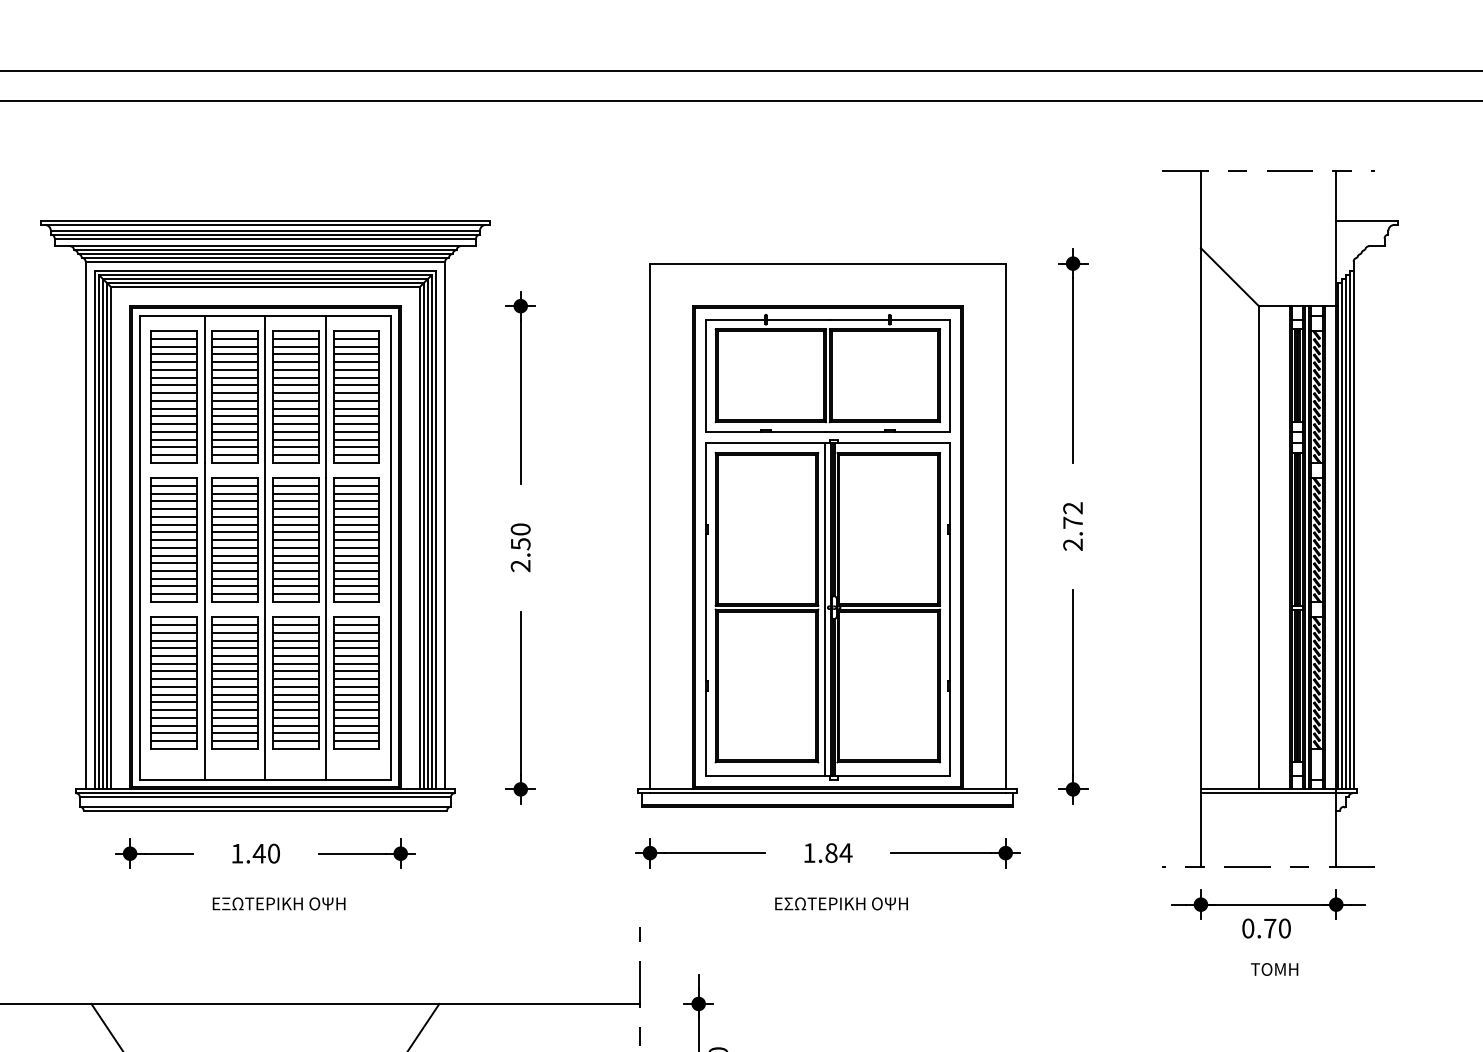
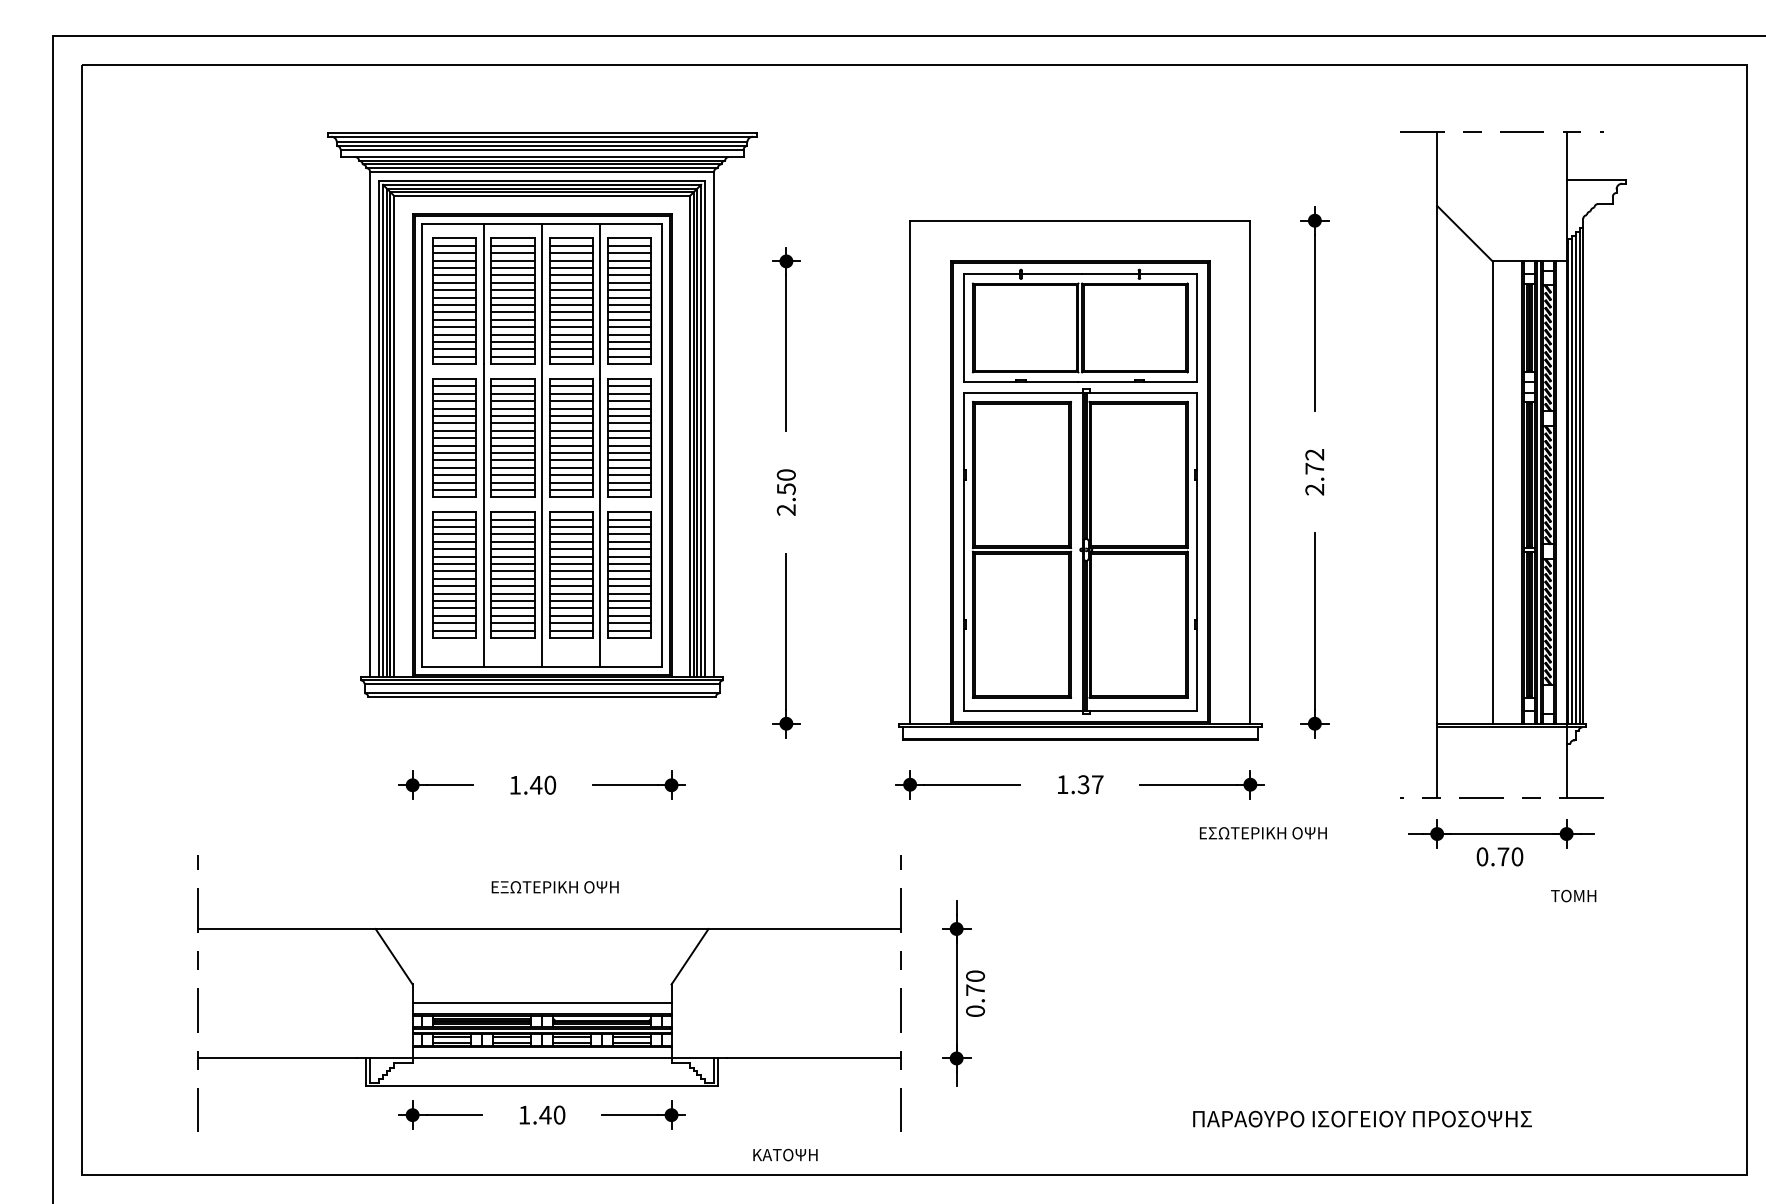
part: (265, 515) -> (542, 414), moved
line: (825, 609) -> (1077, 551), removed
text: (838, 852) -> (1090, 784), 1.84 -> 1.37
text: (278, 904) -> (554, 887), moved
text: (841, 904) -> (1263, 833), moved
text: (1274, 968) -> (1573, 895), moved

